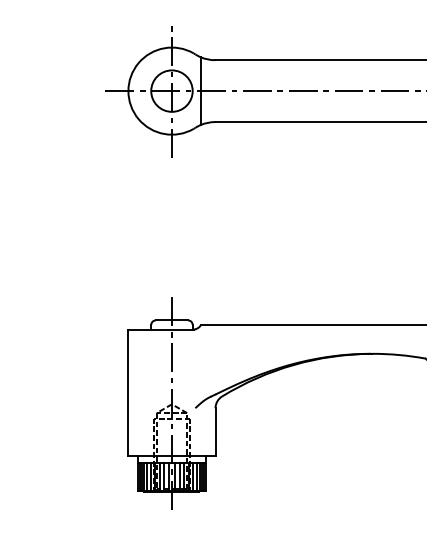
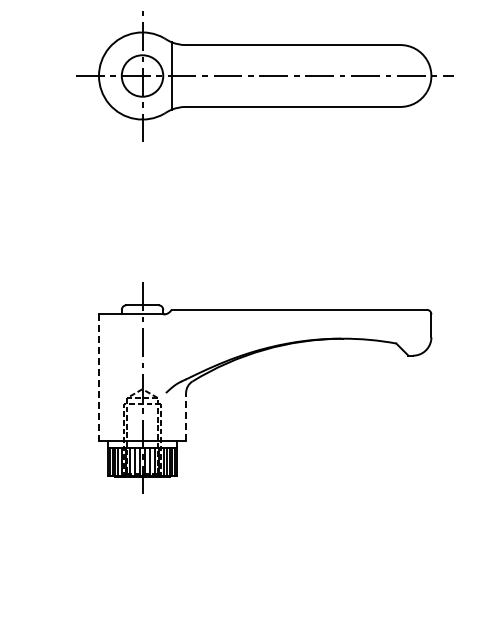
line: (127, 393) -> (98, 378), solid -> dashed
line: (215, 431) -> (186, 416), solid -> dashed

